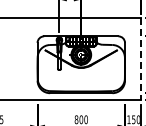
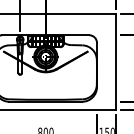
line: (141, 59) -> (116, 62), dashed -> solid

